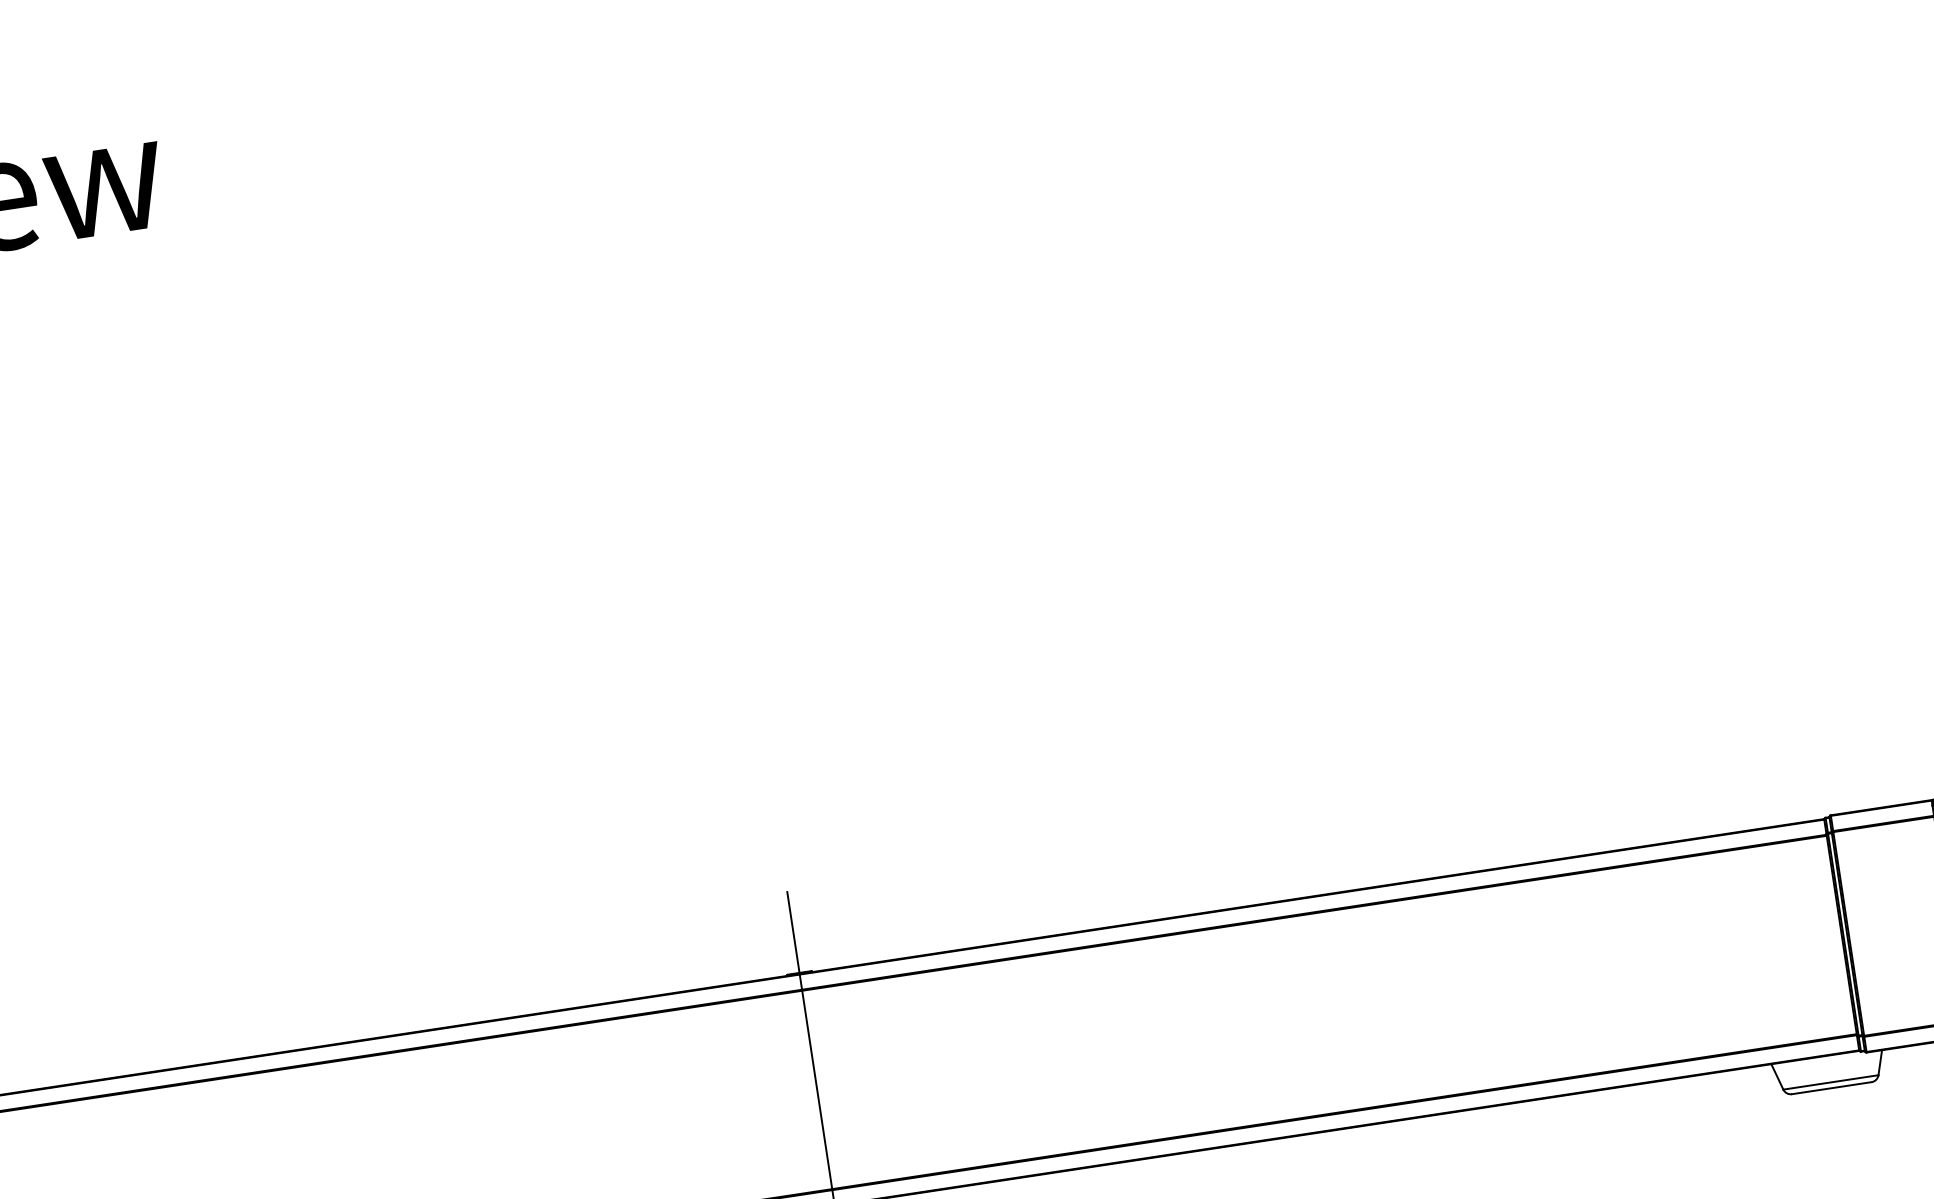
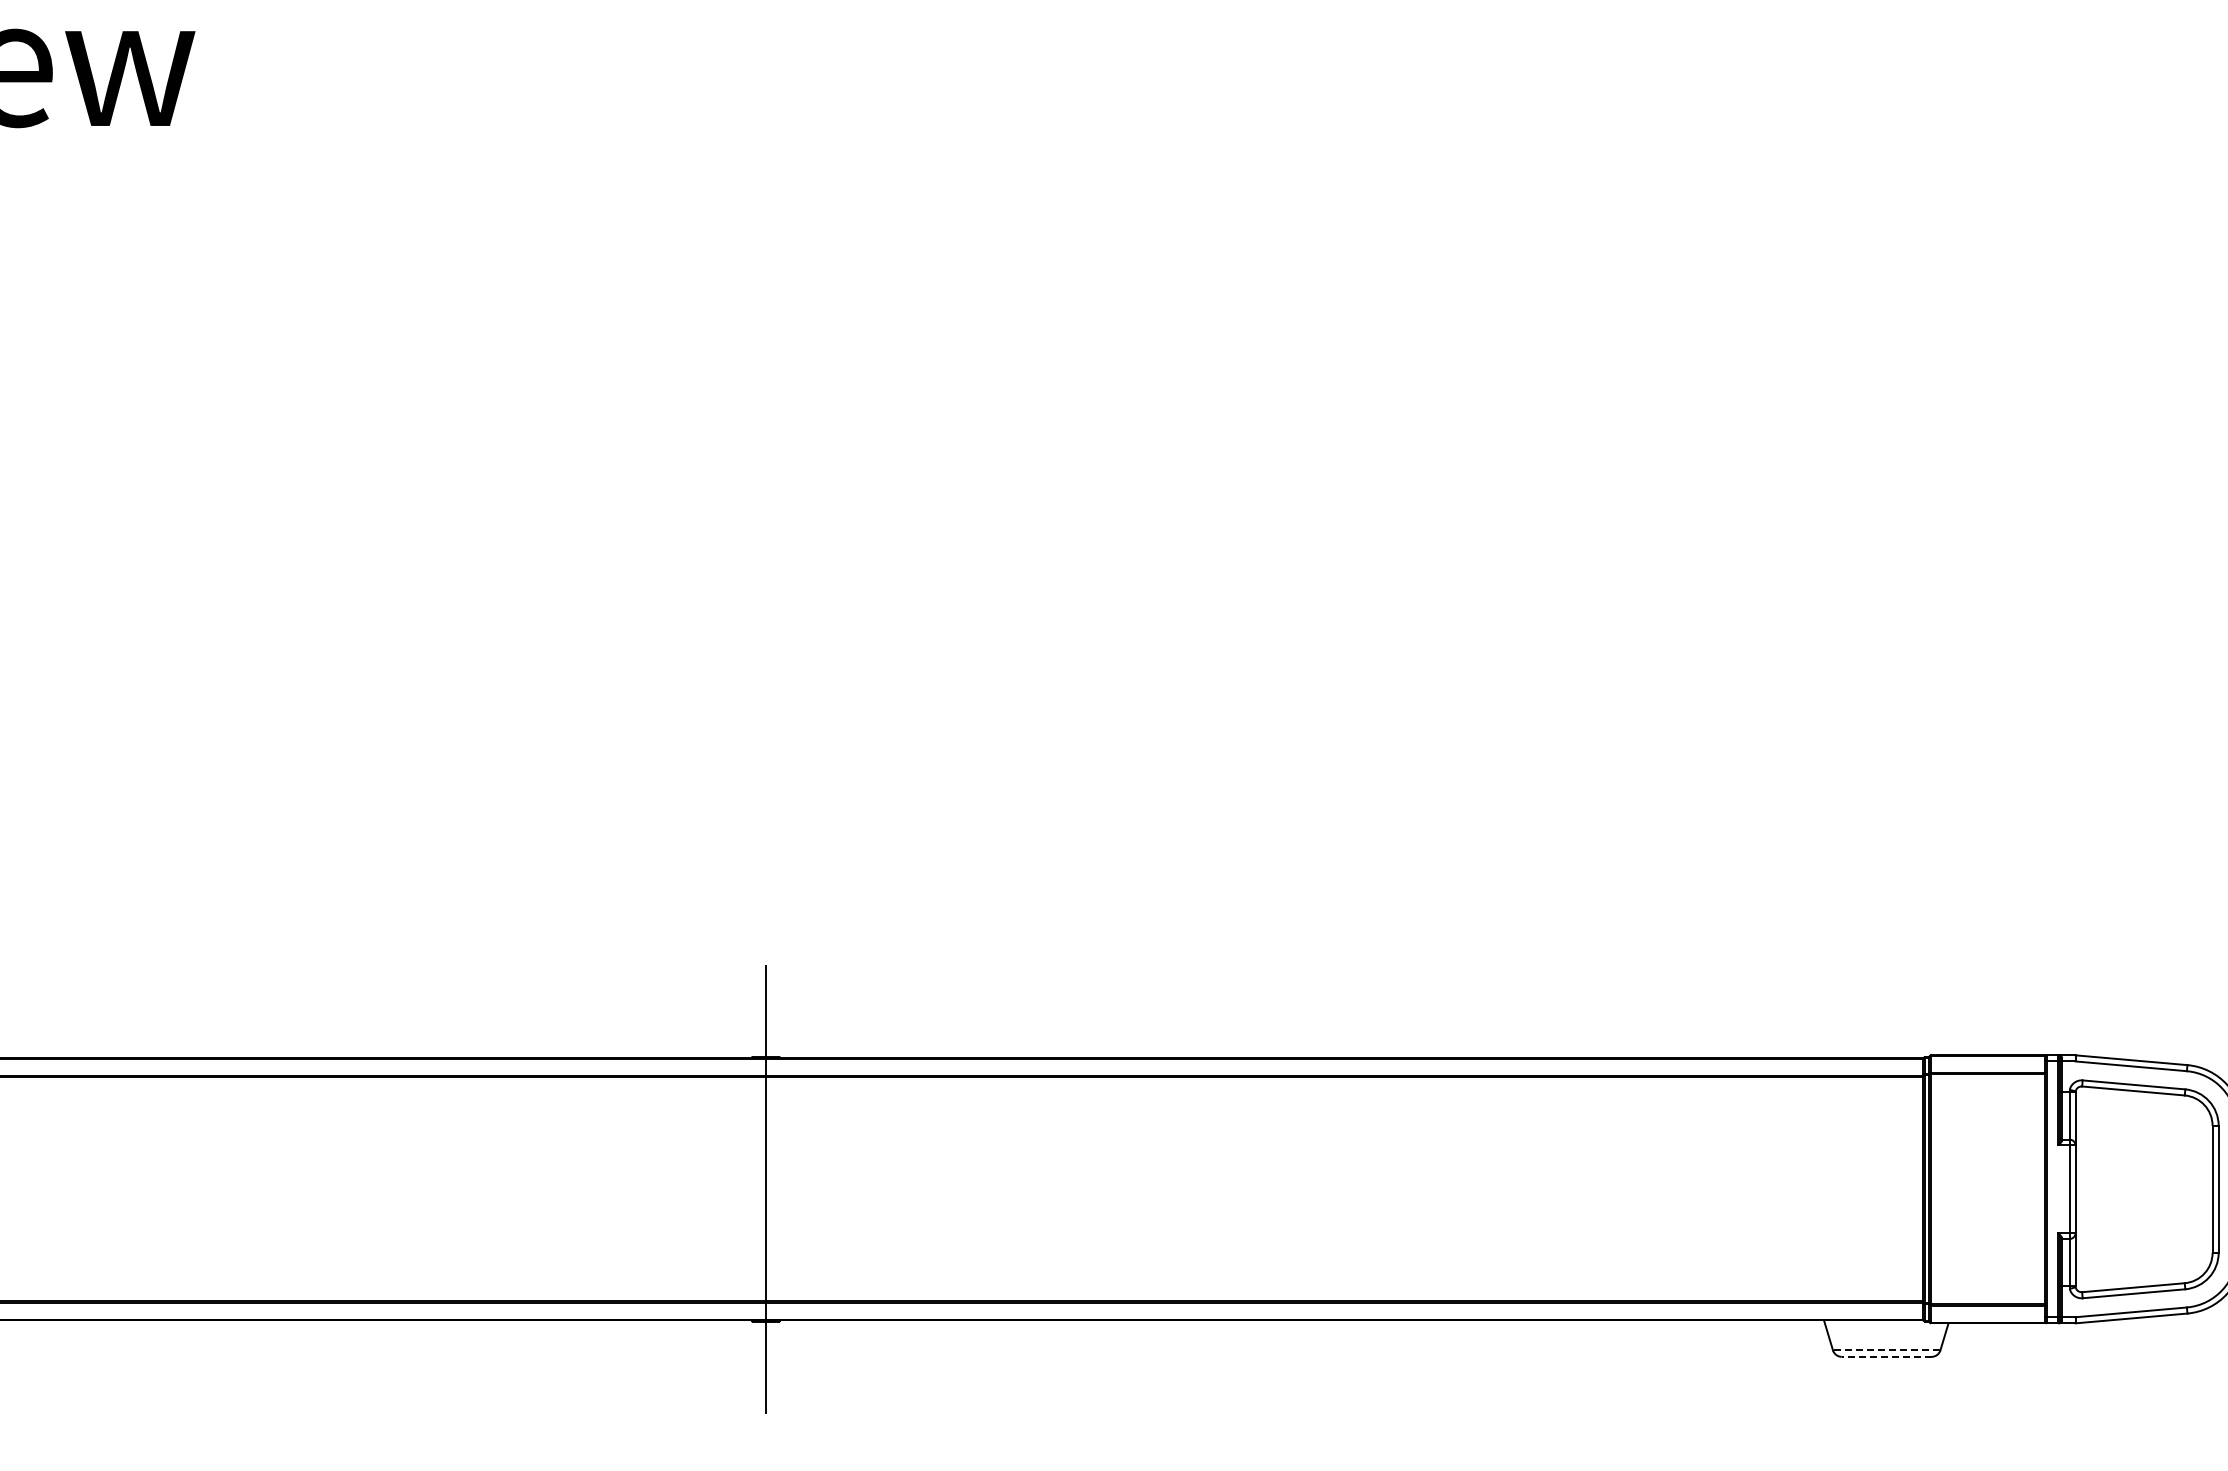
line: (1830, 1082) -> (1886, 1350), solid -> dashed
line: (1831, 1087) -> (1886, 1356), solid -> dashed

